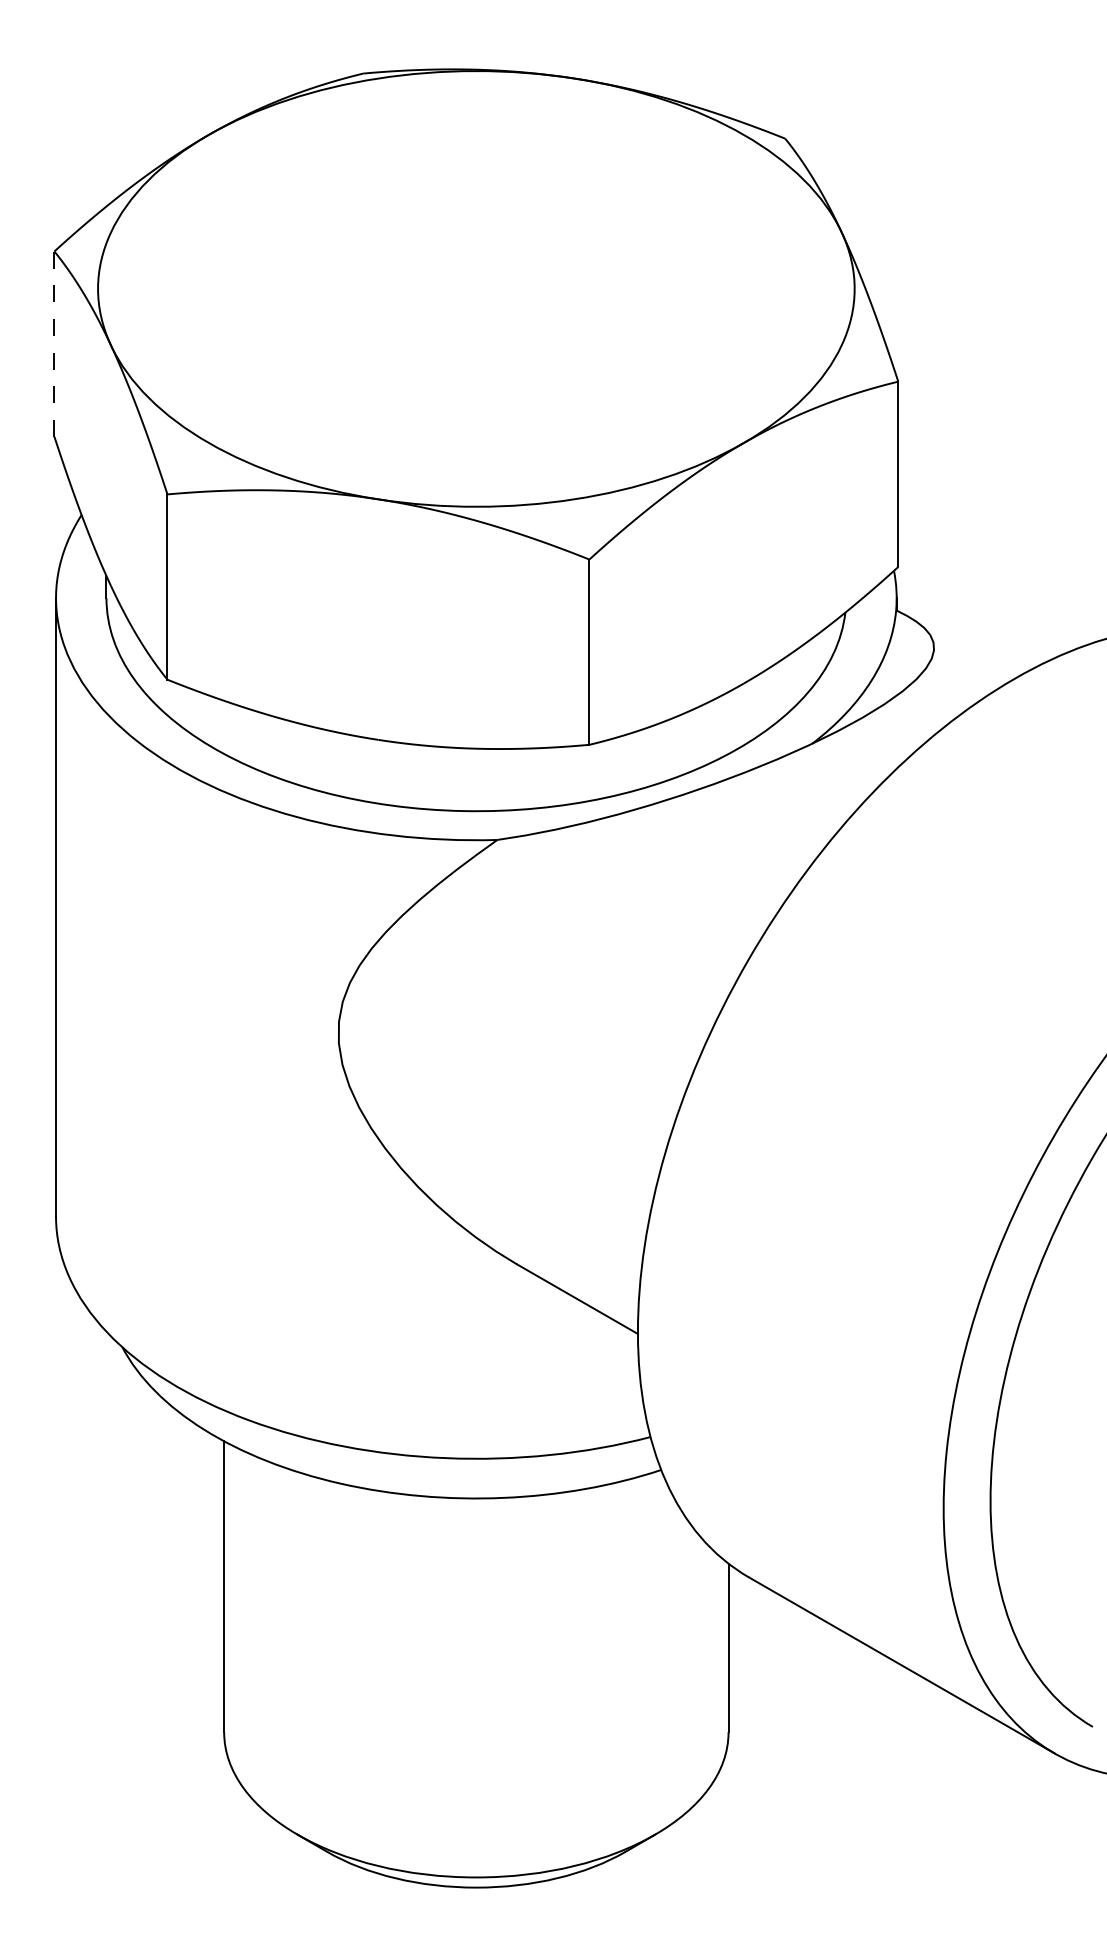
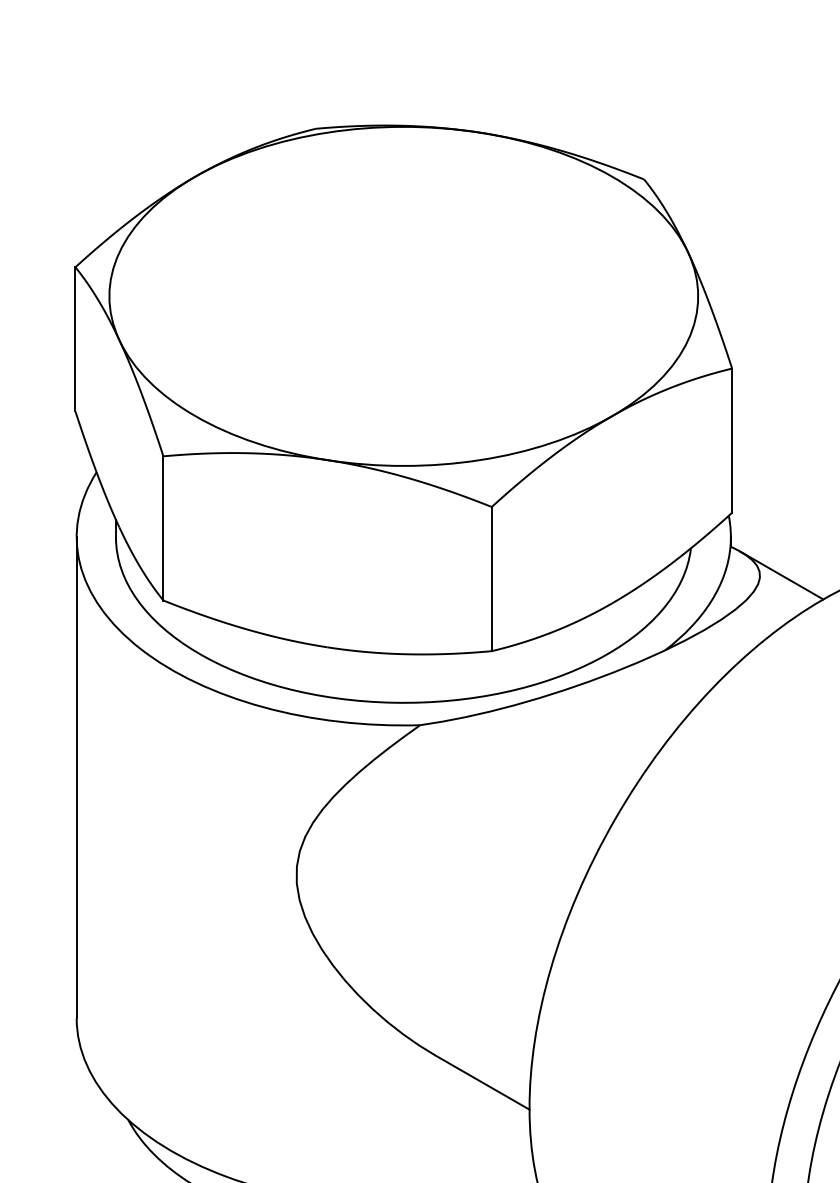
line: (54, 344) -> (75, 339), dashed -> solid
line: (962, 647) -> (782, 575), added

